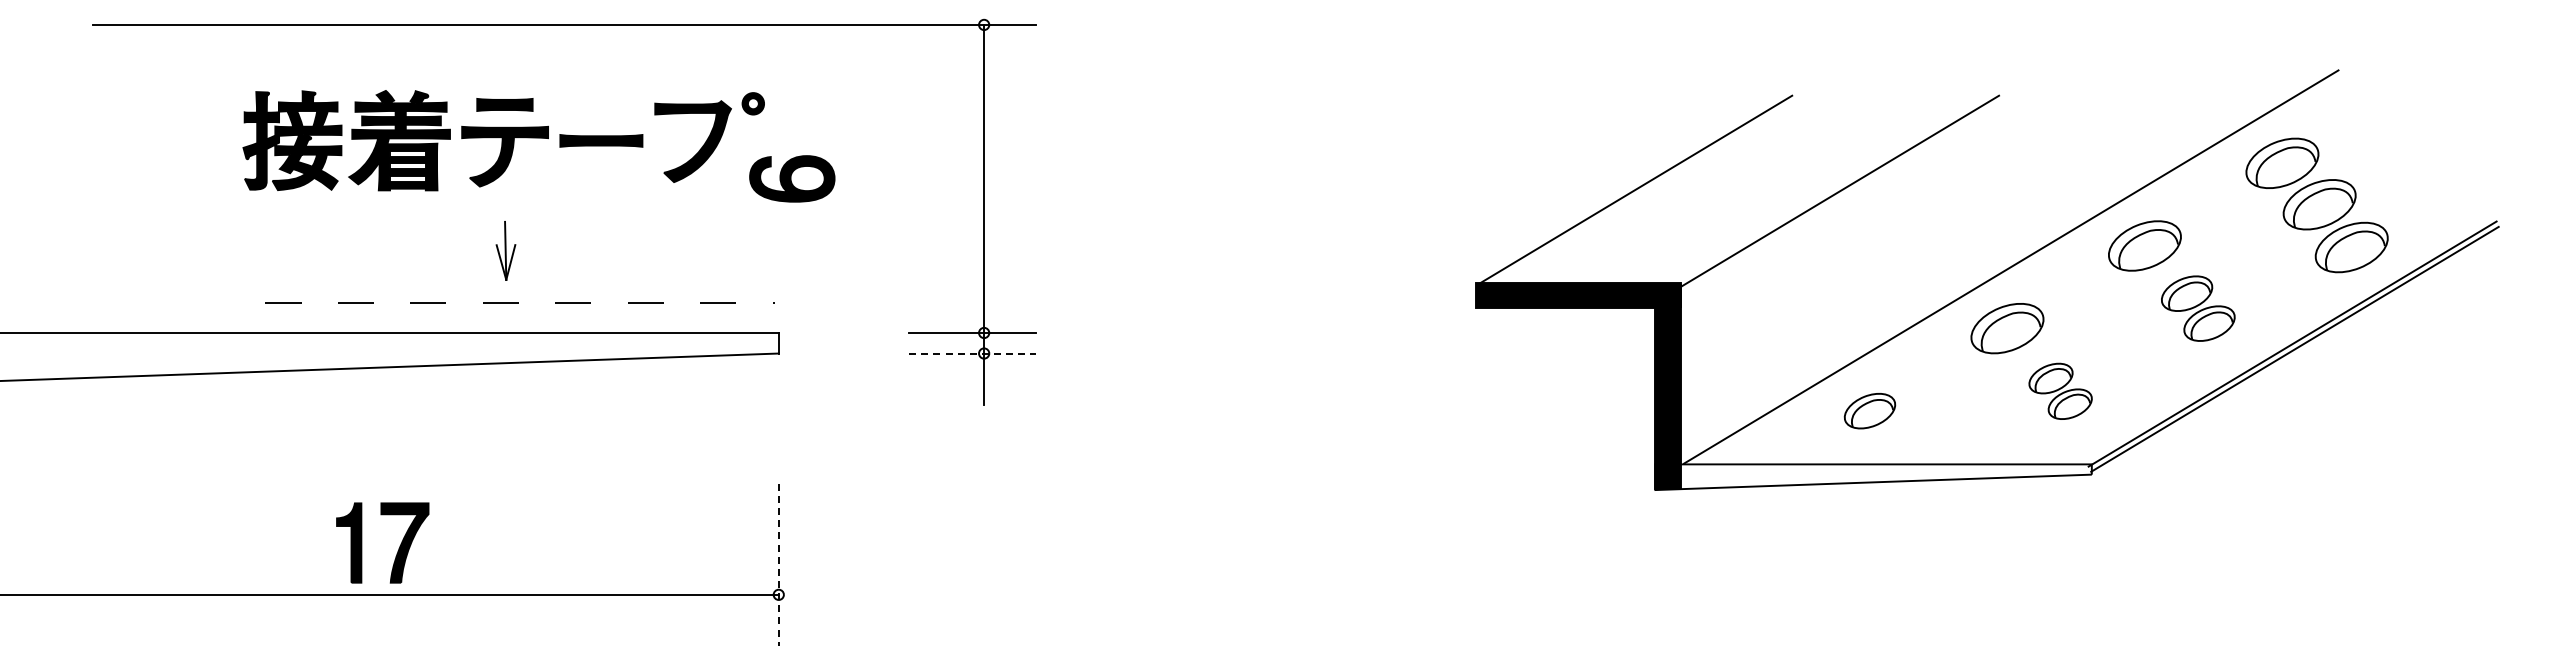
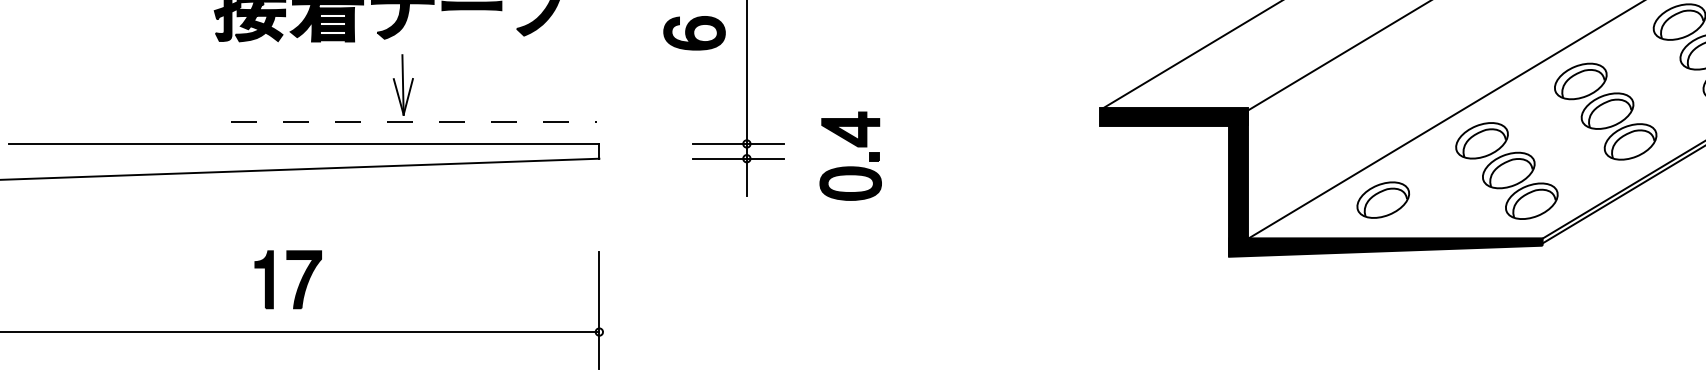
part: (792, 178) -> (694, 32), moved
part: (505, 250) -> (403, 84), size x1.43
part: (2198, 308) -> (1619, 126), size x1.43
line: (972, 353) -> (738, 158), dashed -> solid
part: (1128, 364) -> (850, 166), added
part: (2060, 391) -> (1520, 185), size x1.67
part: (1869, 410) -> (1382, 199), size x1.43
fill: (1873, 477) -> (1385, 247), added
part: (398, 548) -> (299, 283), moved
line: (778, 565) -> (599, 310), dashed -> solid

